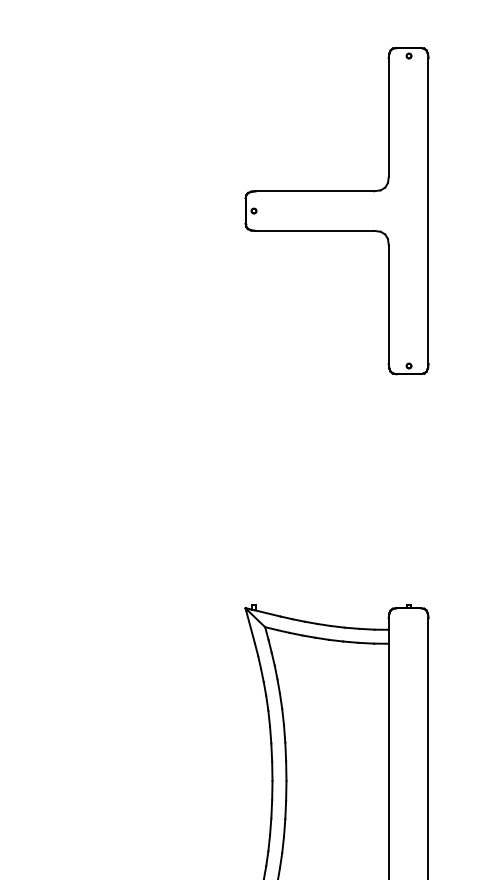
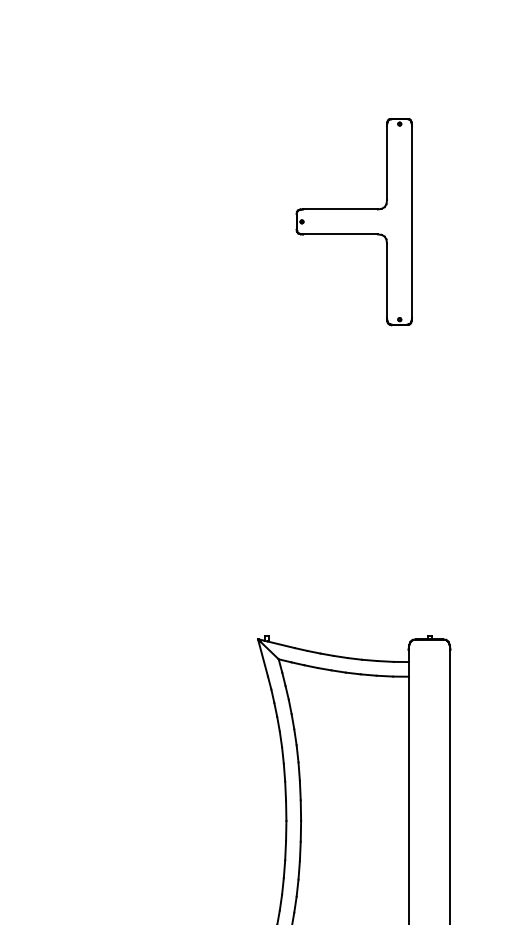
part: (337, 210) -> (354, 221), size x0.6

